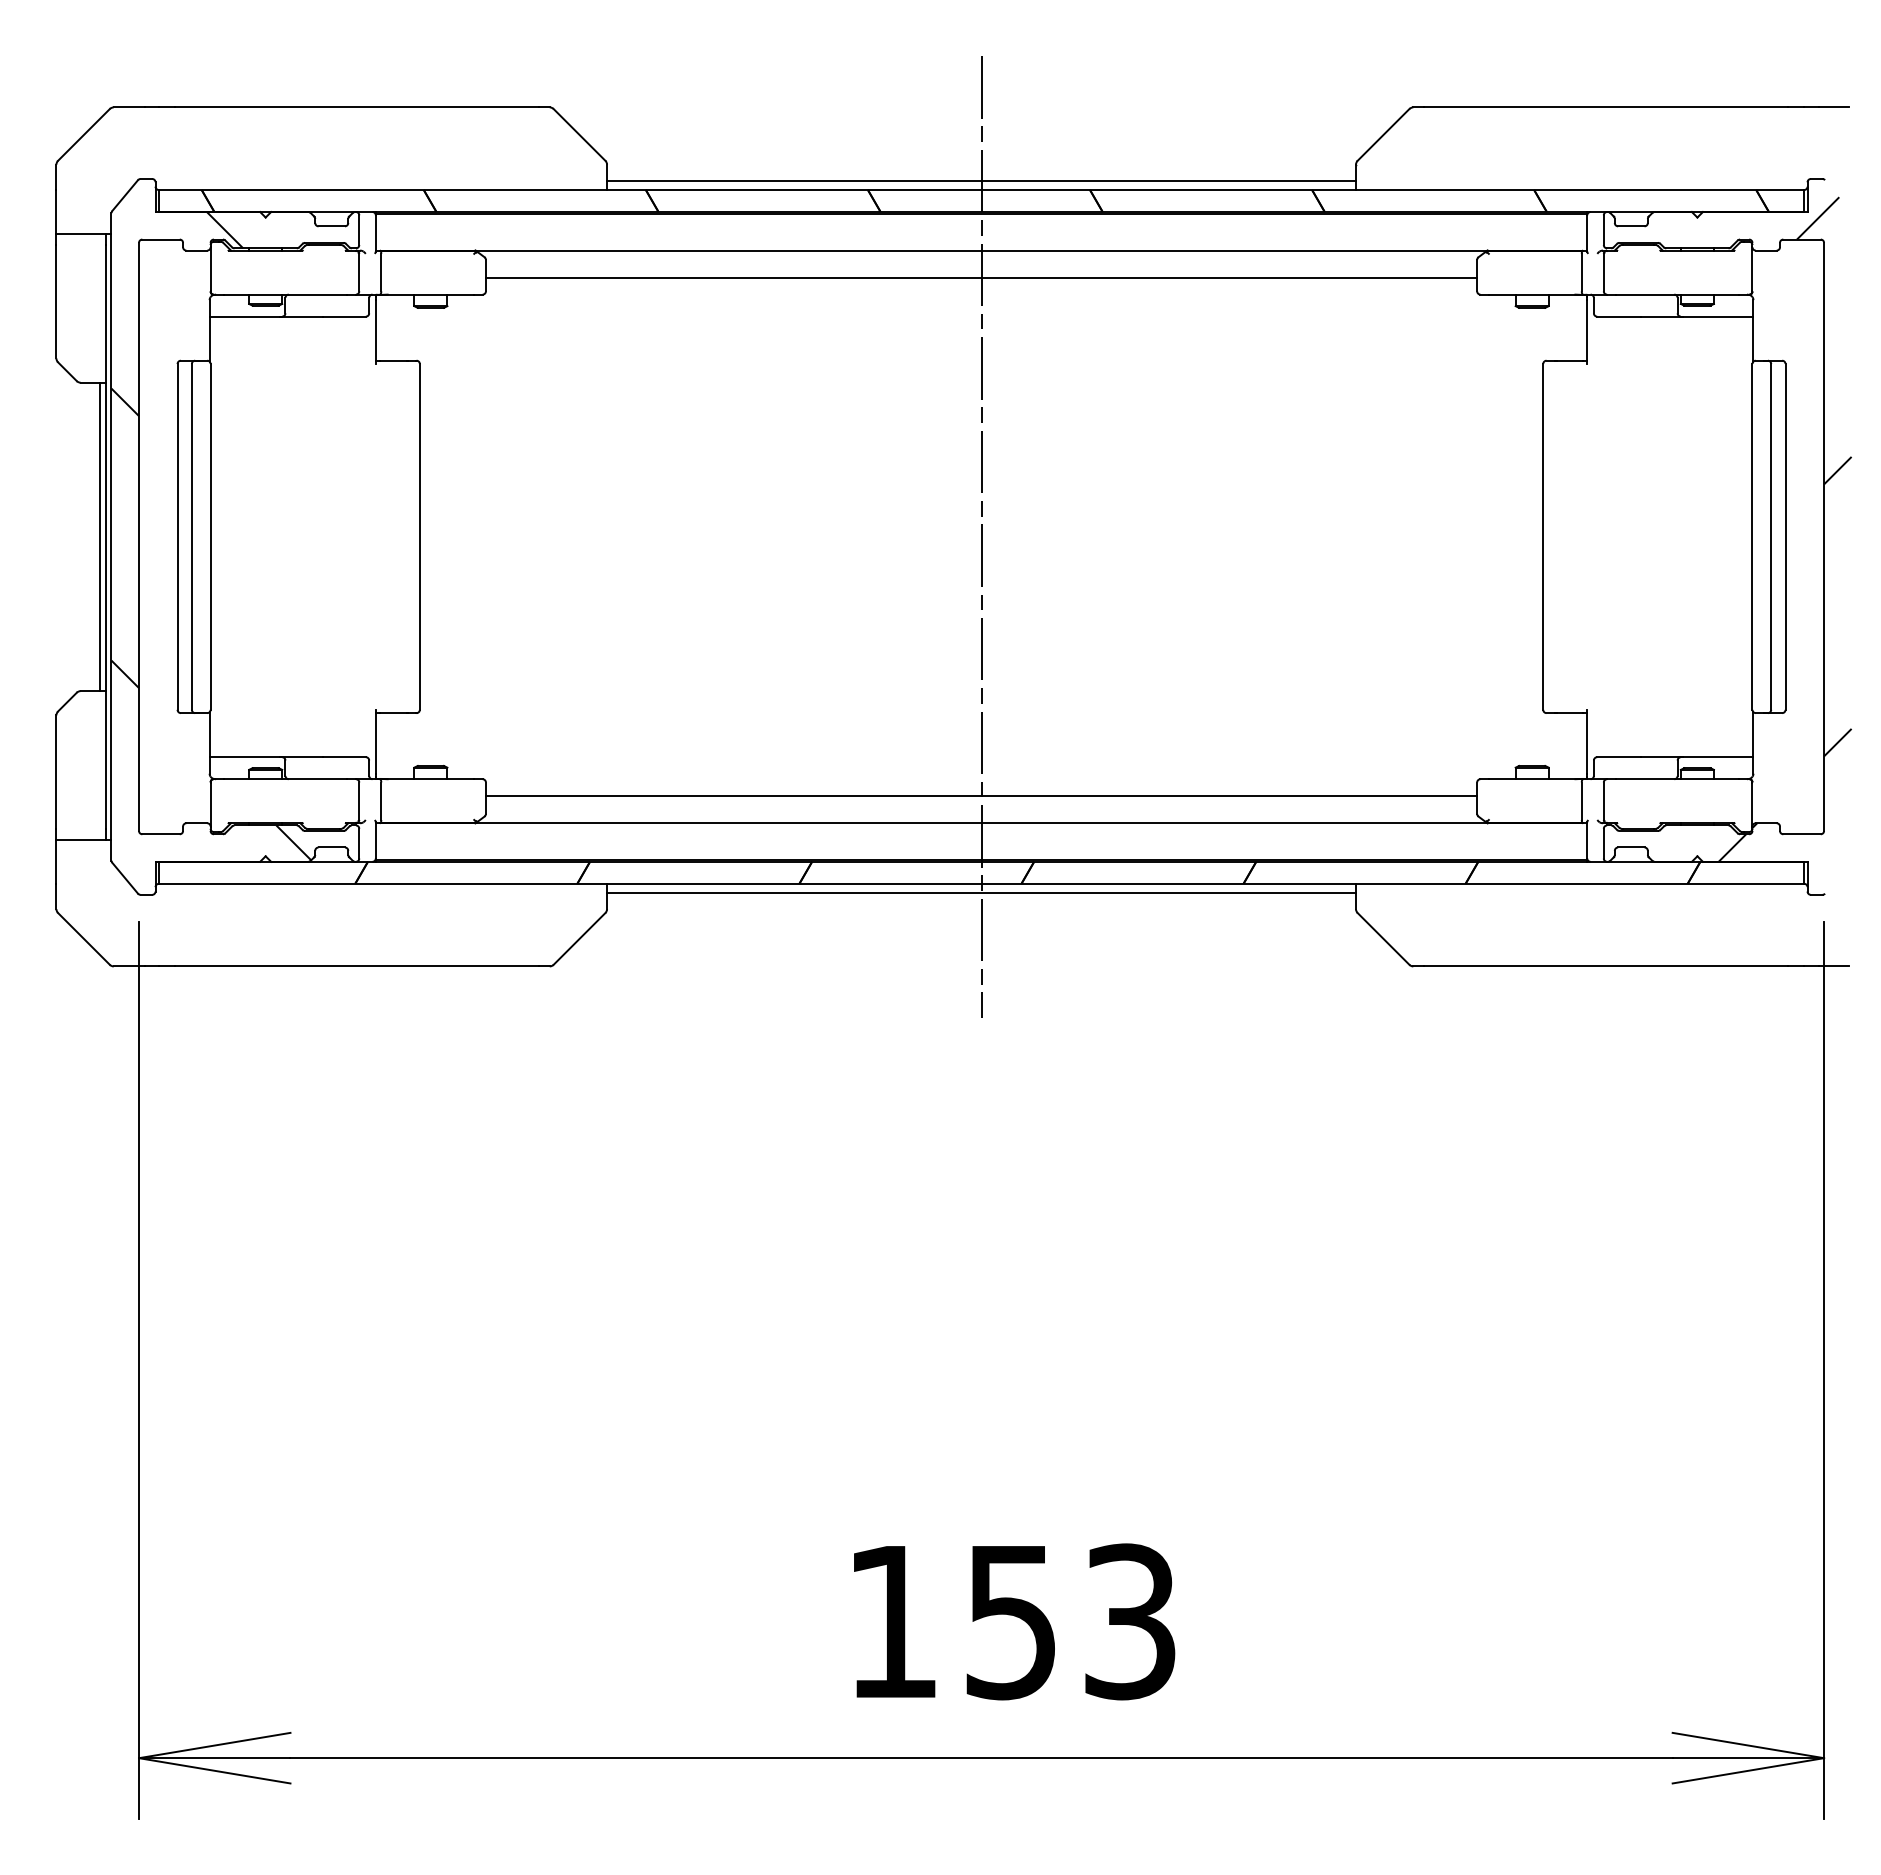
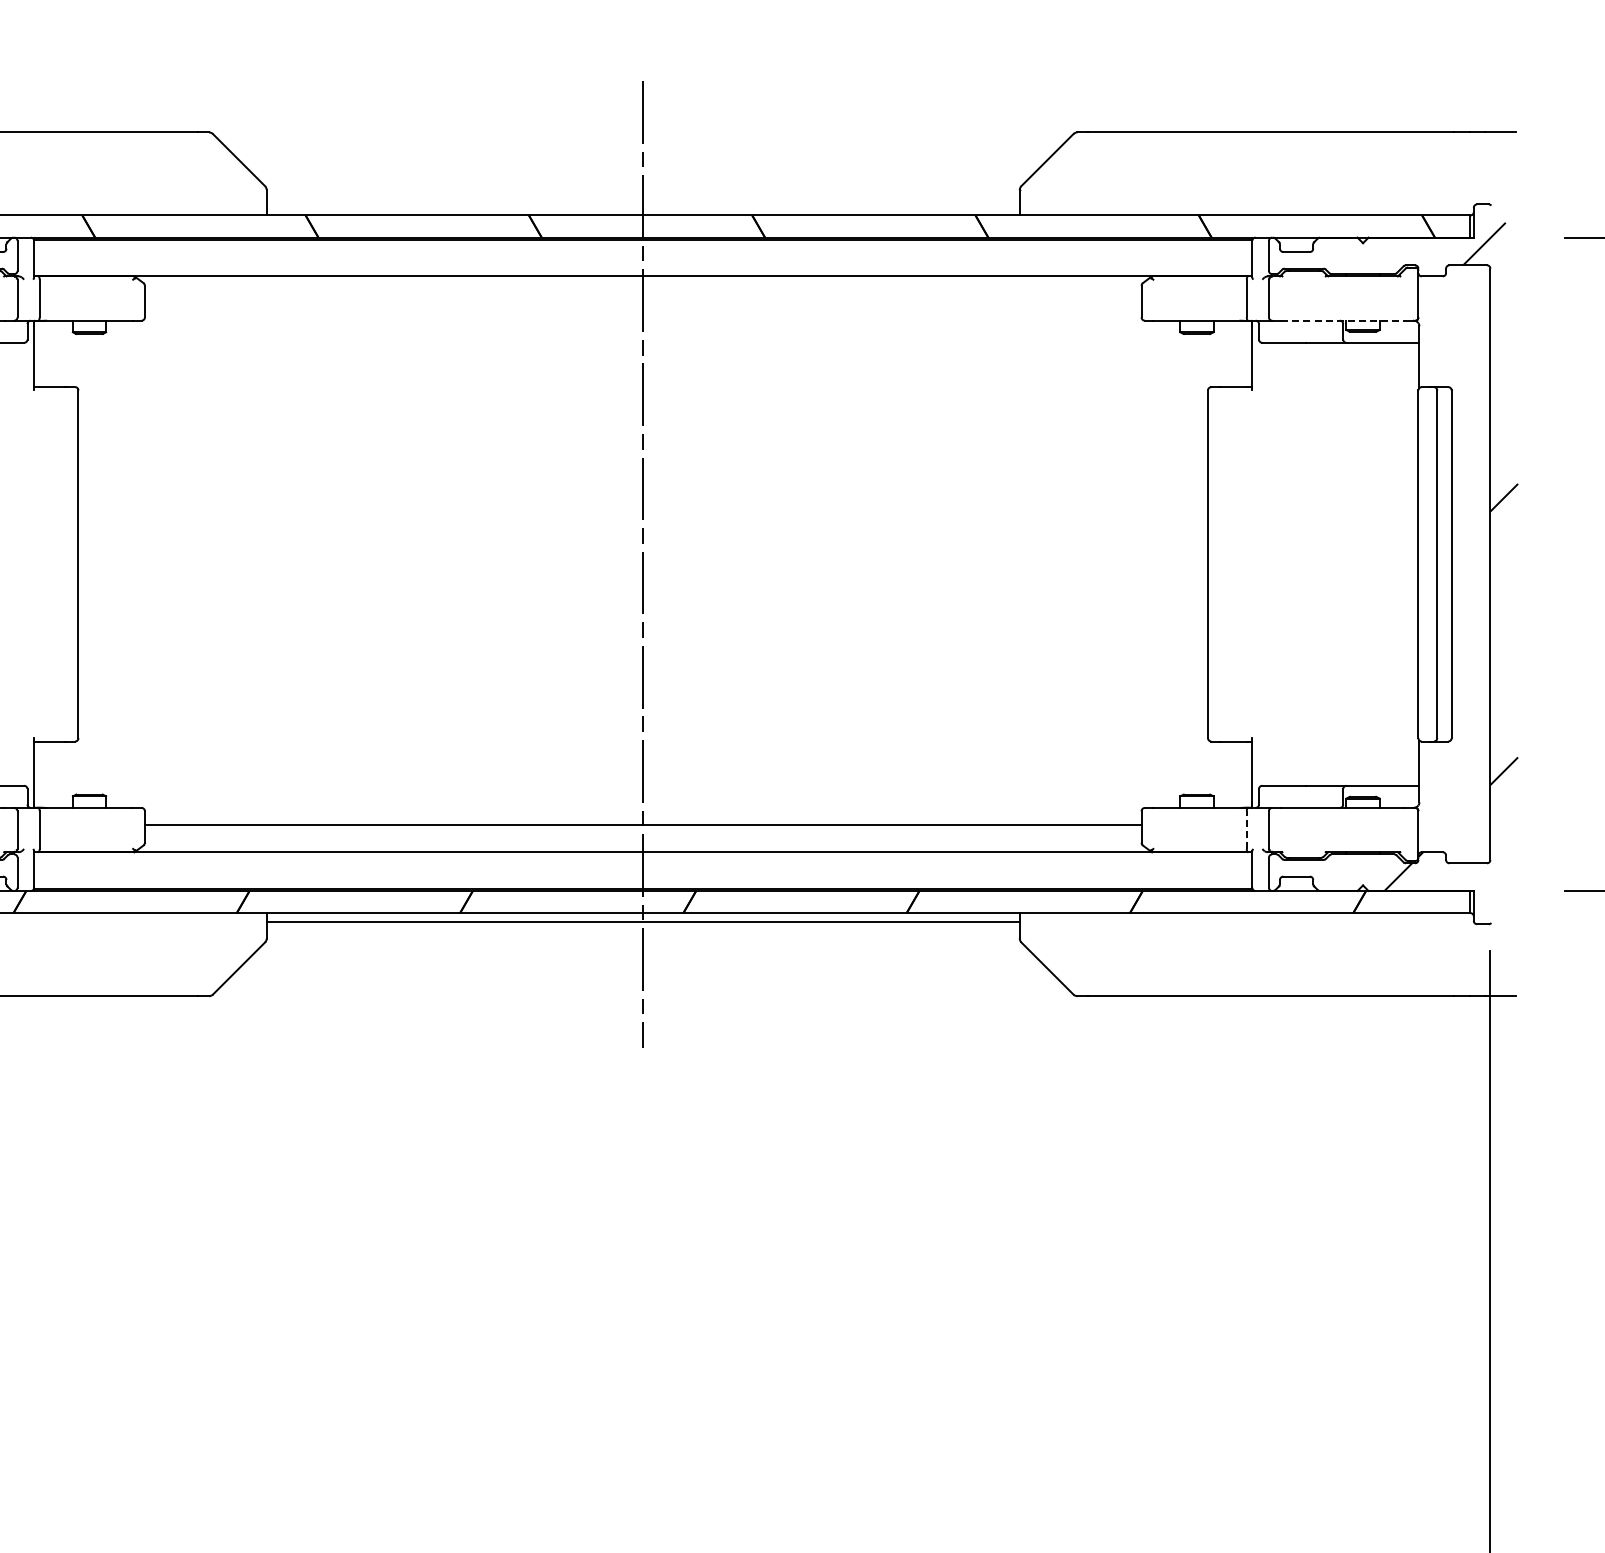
line: (981, 181) -> (643, 206), removed
line: (981, 278) -> (643, 304), removed
line: (1677, 294) -> (1343, 320), solid -> dashed
line: (1581, 801) -> (1246, 830), solid -> dashed

